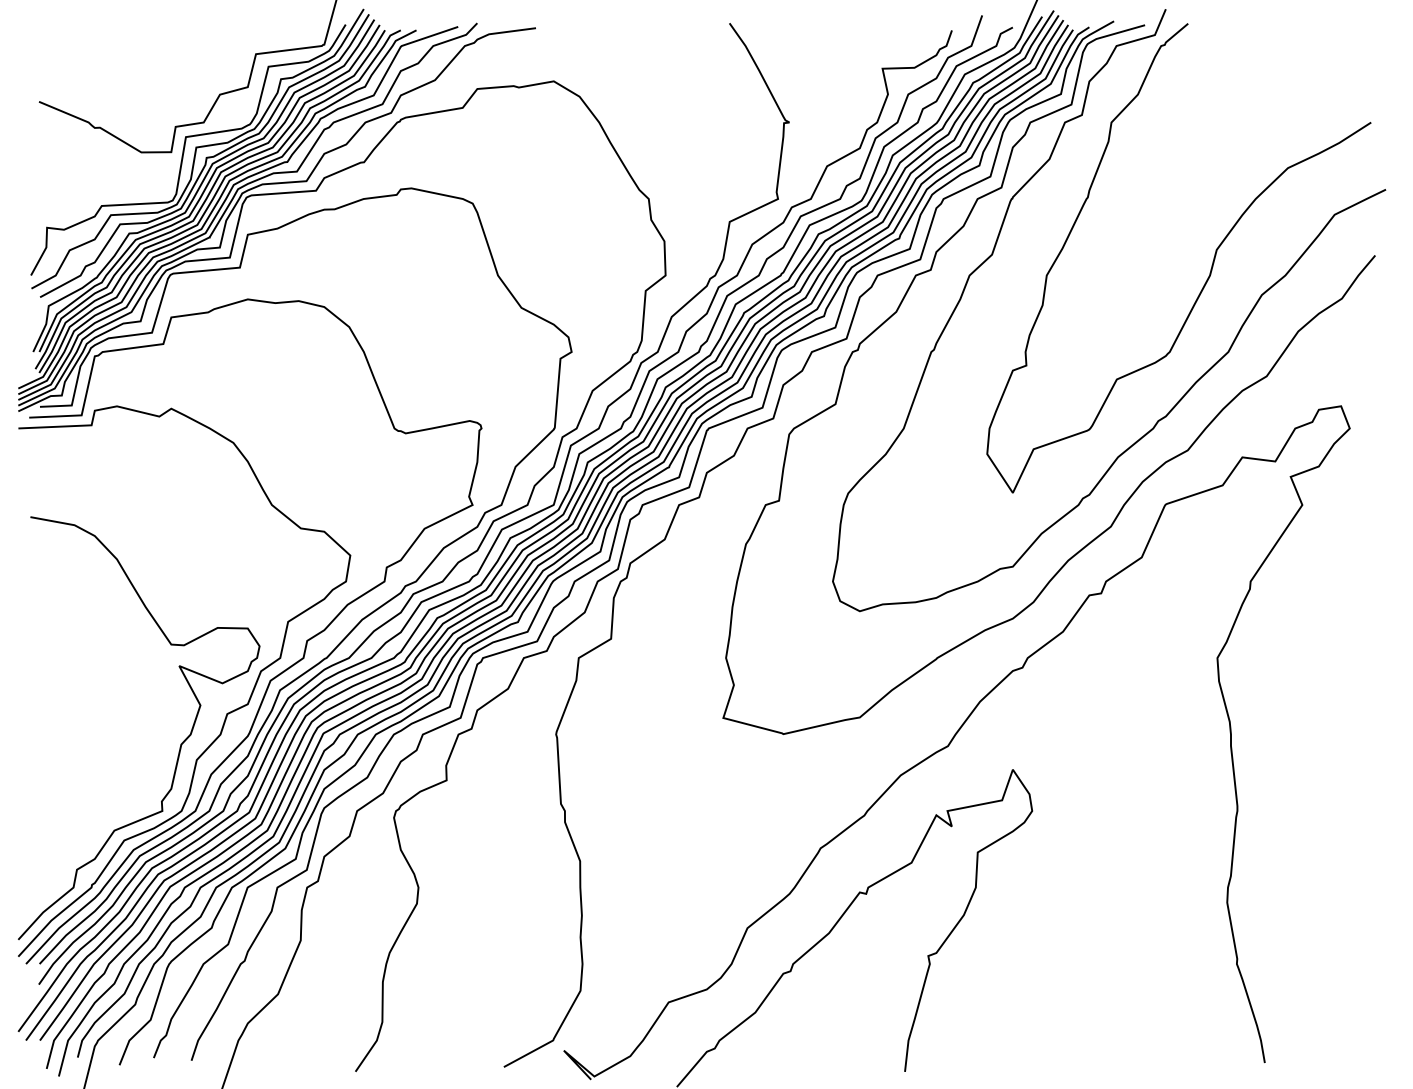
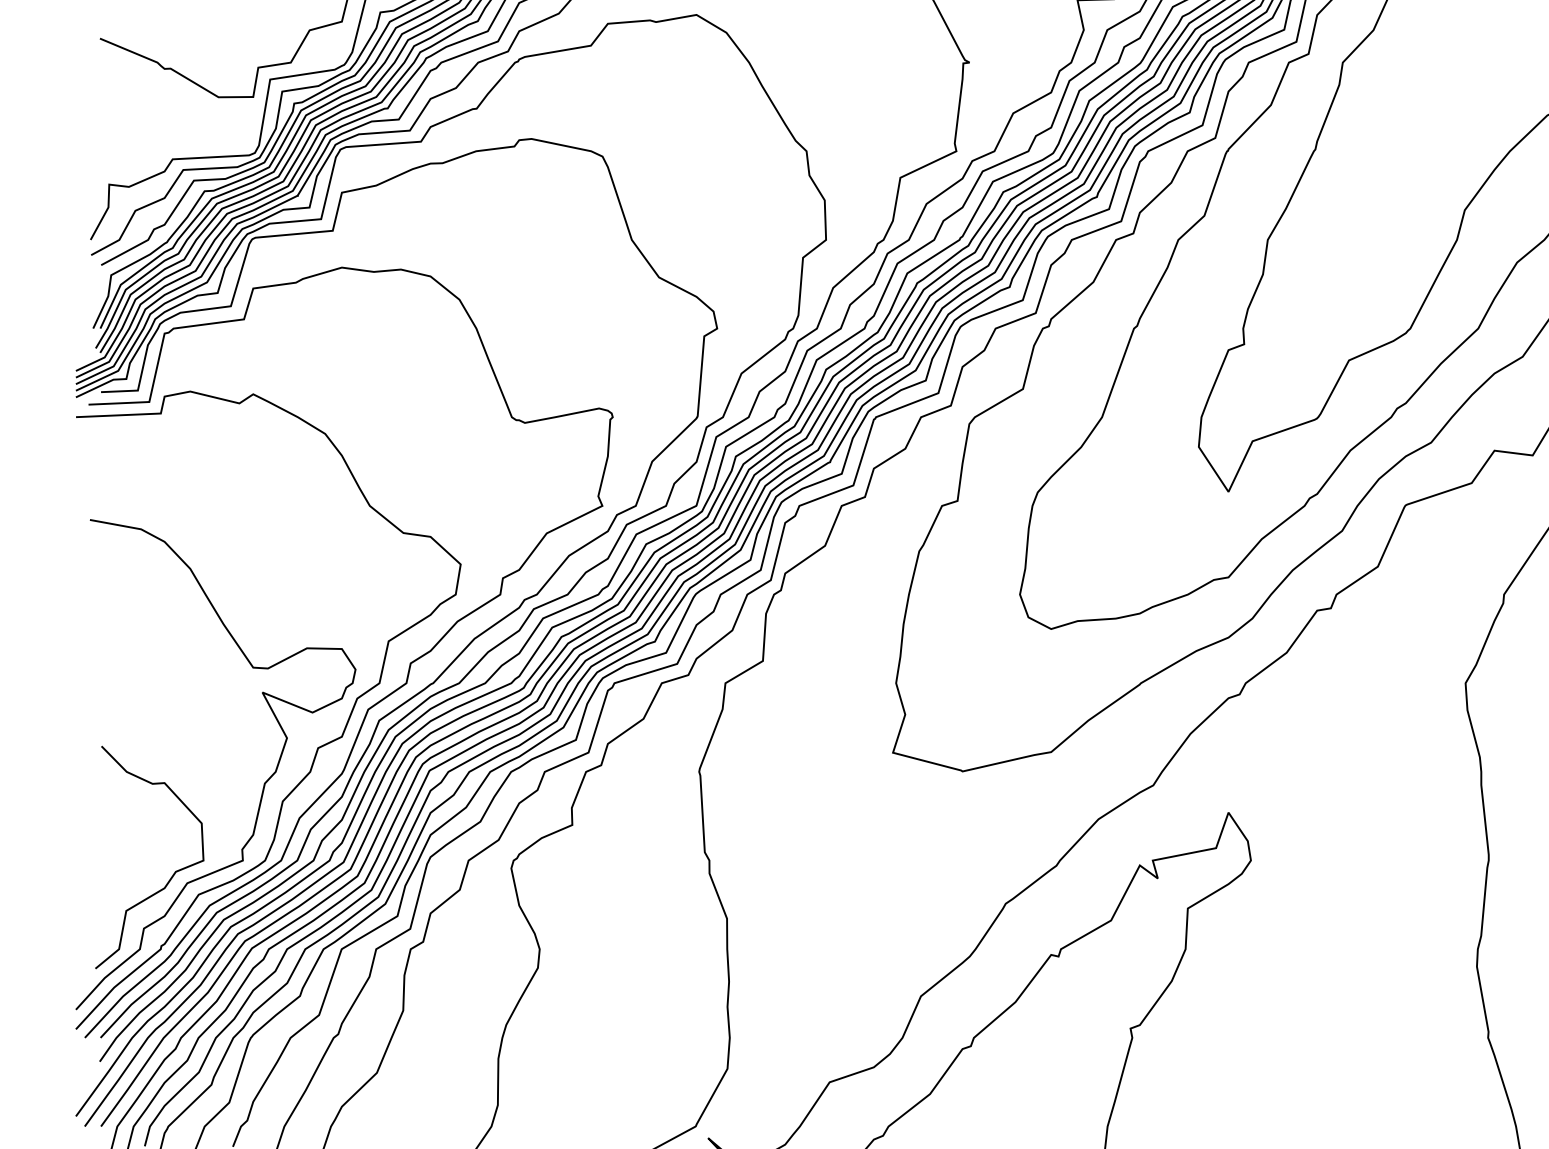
curve: (102, 821) -> (173, 872), added

